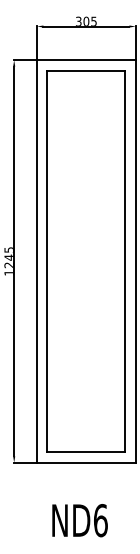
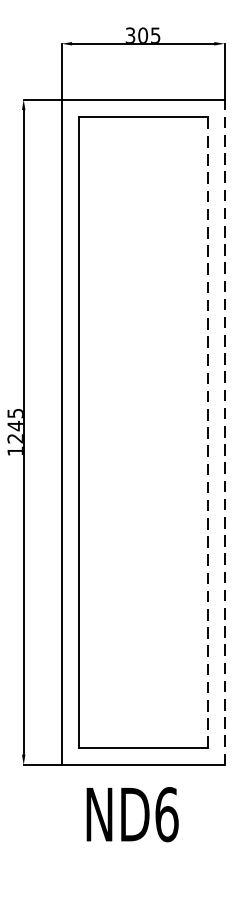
line: (135, 260) -> (224, 430), solid -> dashed
line: (125, 261) -> (207, 432), solid -> dashed
text: (79, 520) -> (131, 814), moved

